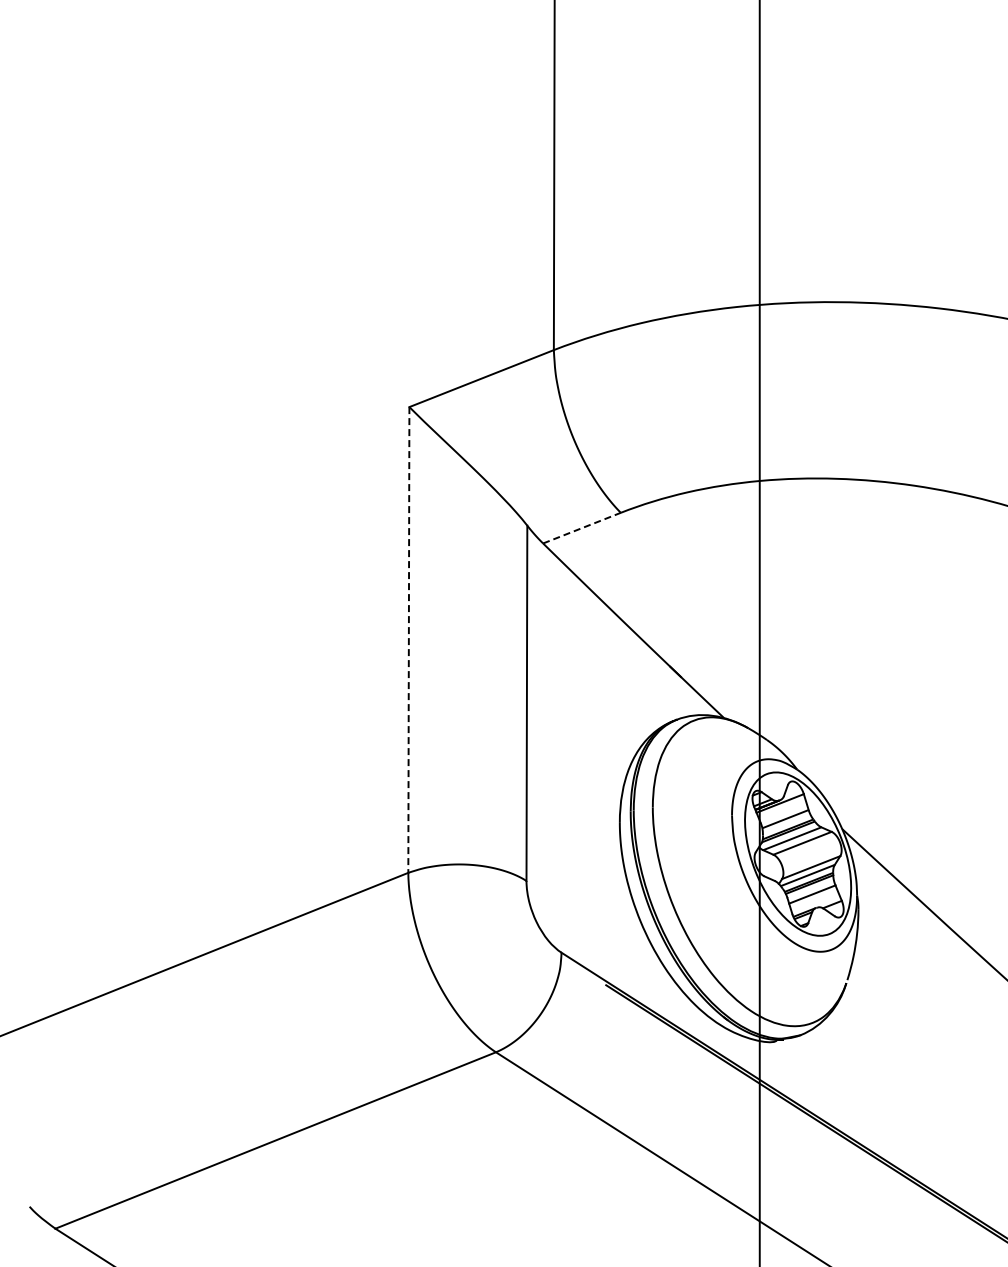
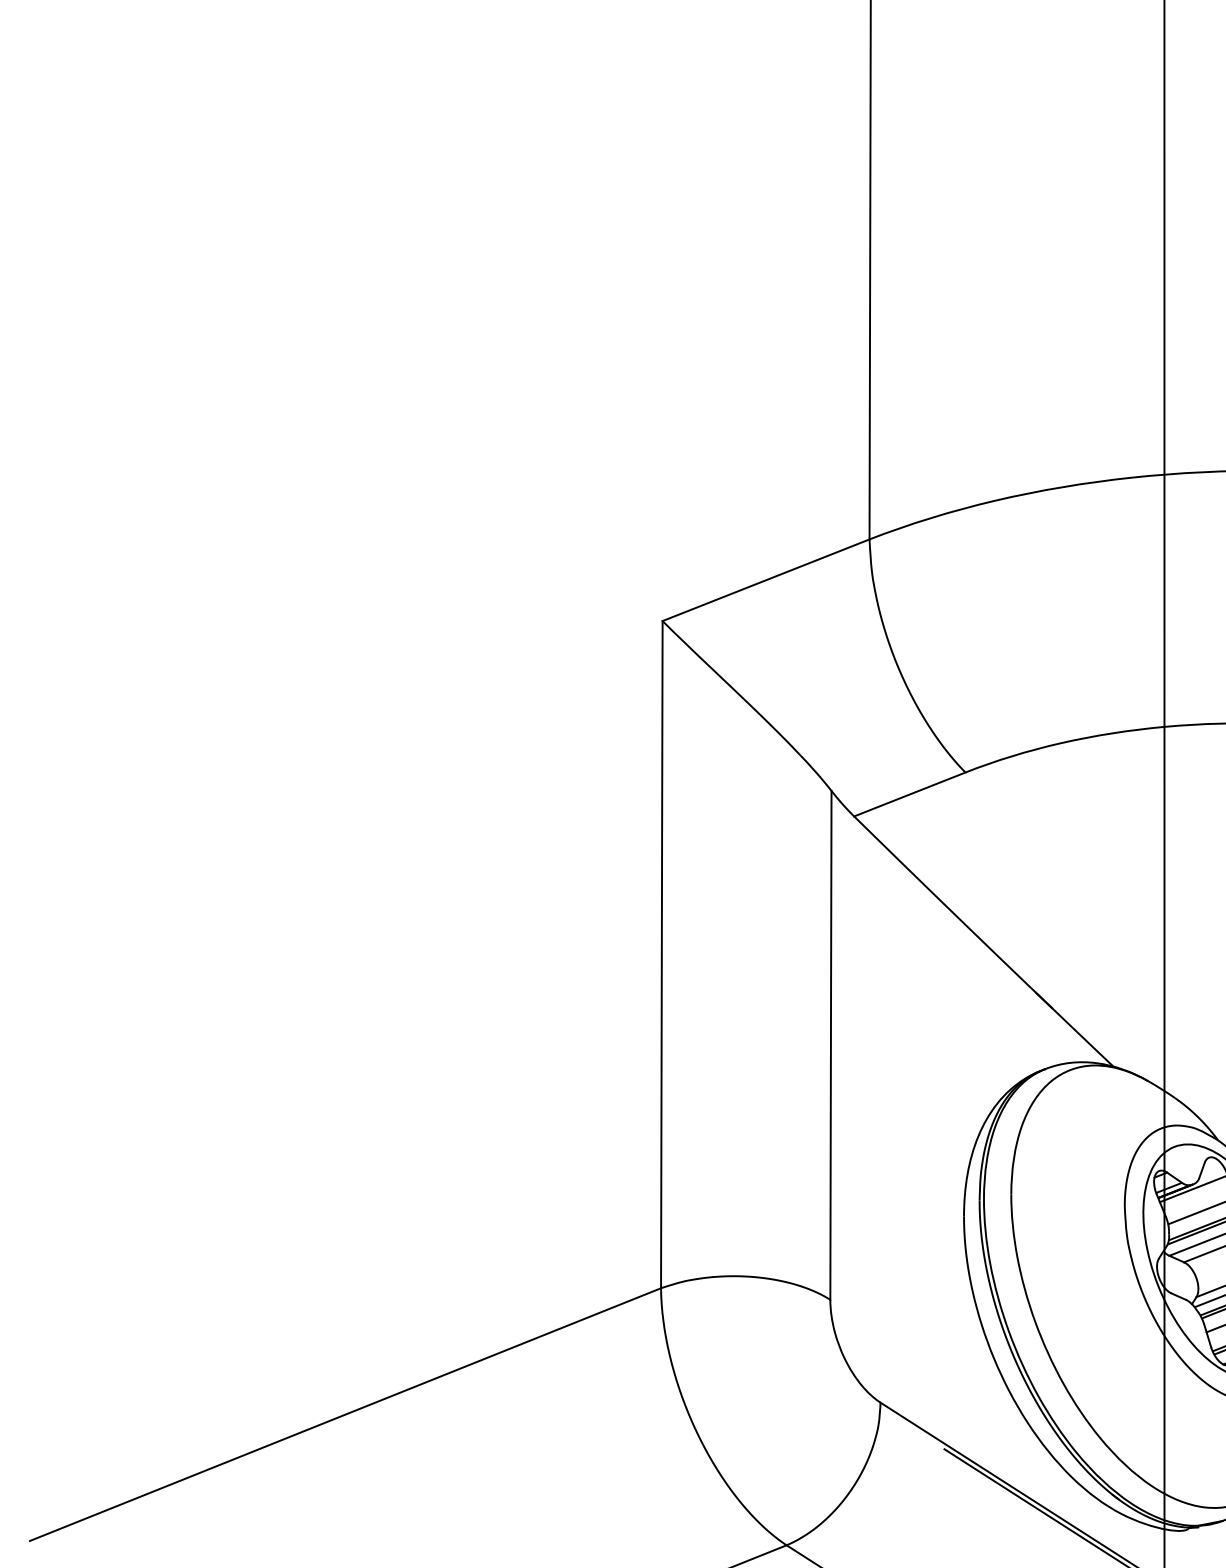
line: (581, 528) -> (909, 794), dashed -> solid
line: (408, 639) -> (661, 953), dashed -> solid

